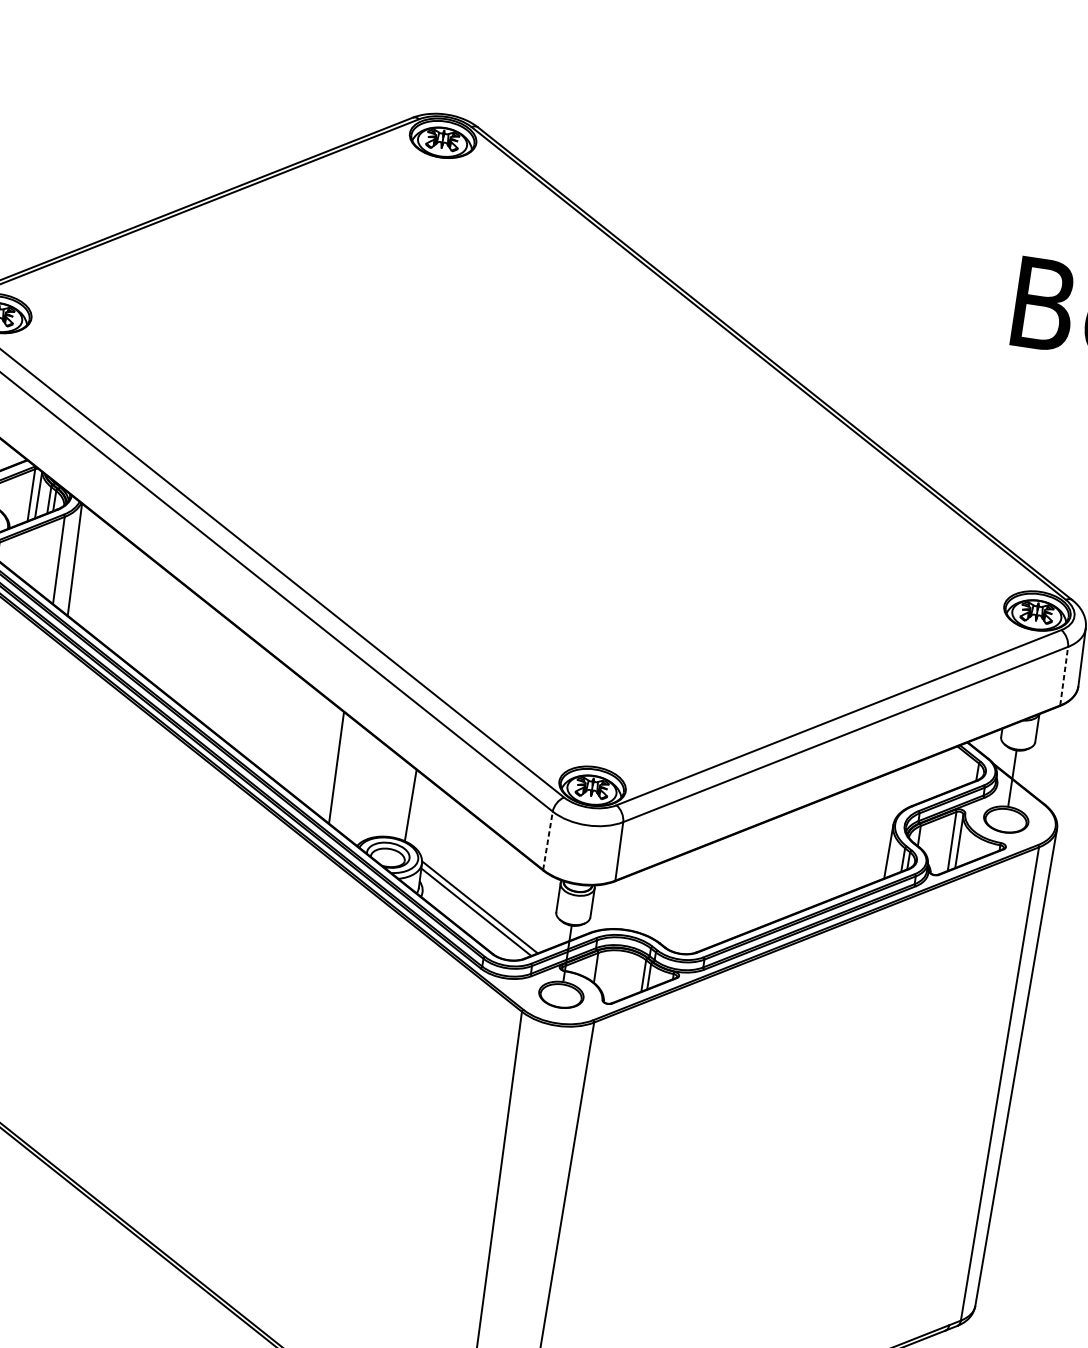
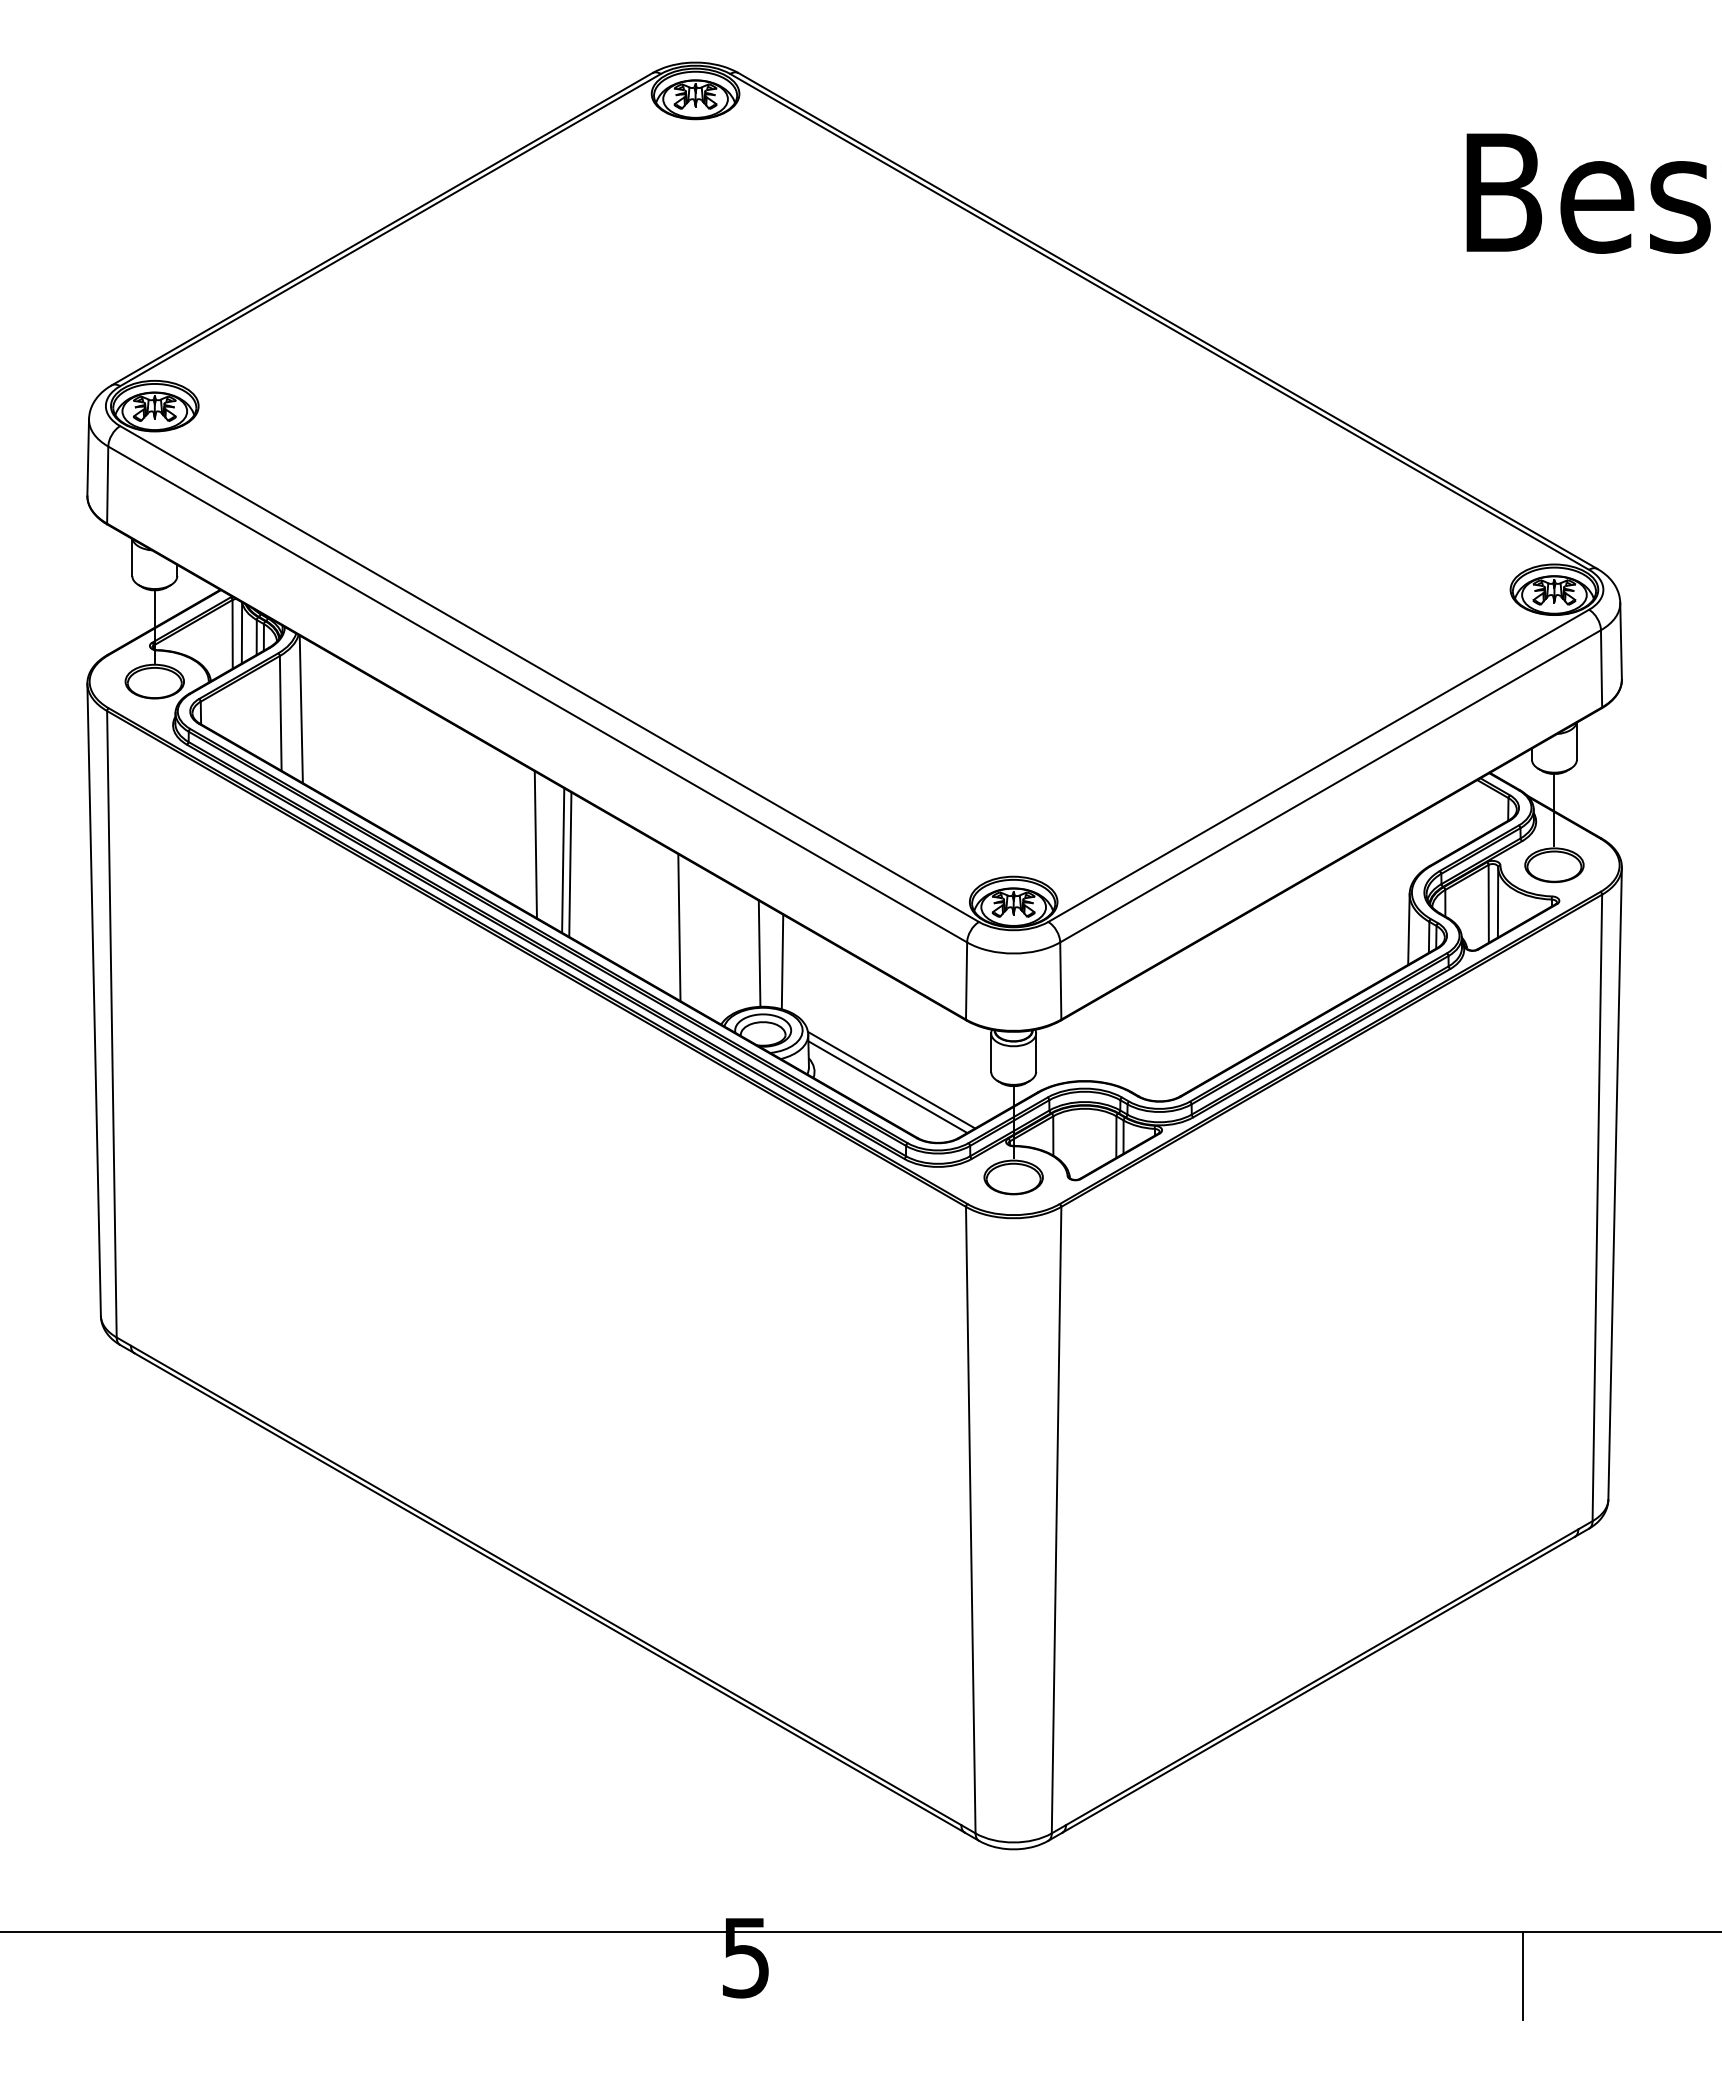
line: (1064, 675) -> (1601, 668), dashed -> solid
line: (236, 688) -> (535, 844), added
line: (256, 703) -> (563, 860), added
line: (261, 707) -> (570, 864), added
line: (394, 796) -> (759, 953), added
line: (547, 840) -> (966, 980), dashed -> solid

